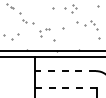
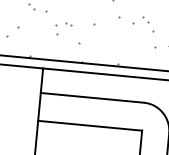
line: (65, 71) -> (92, 98), dashed -> solid
line: (65, 87) -> (89, 125), dashed -> solid

